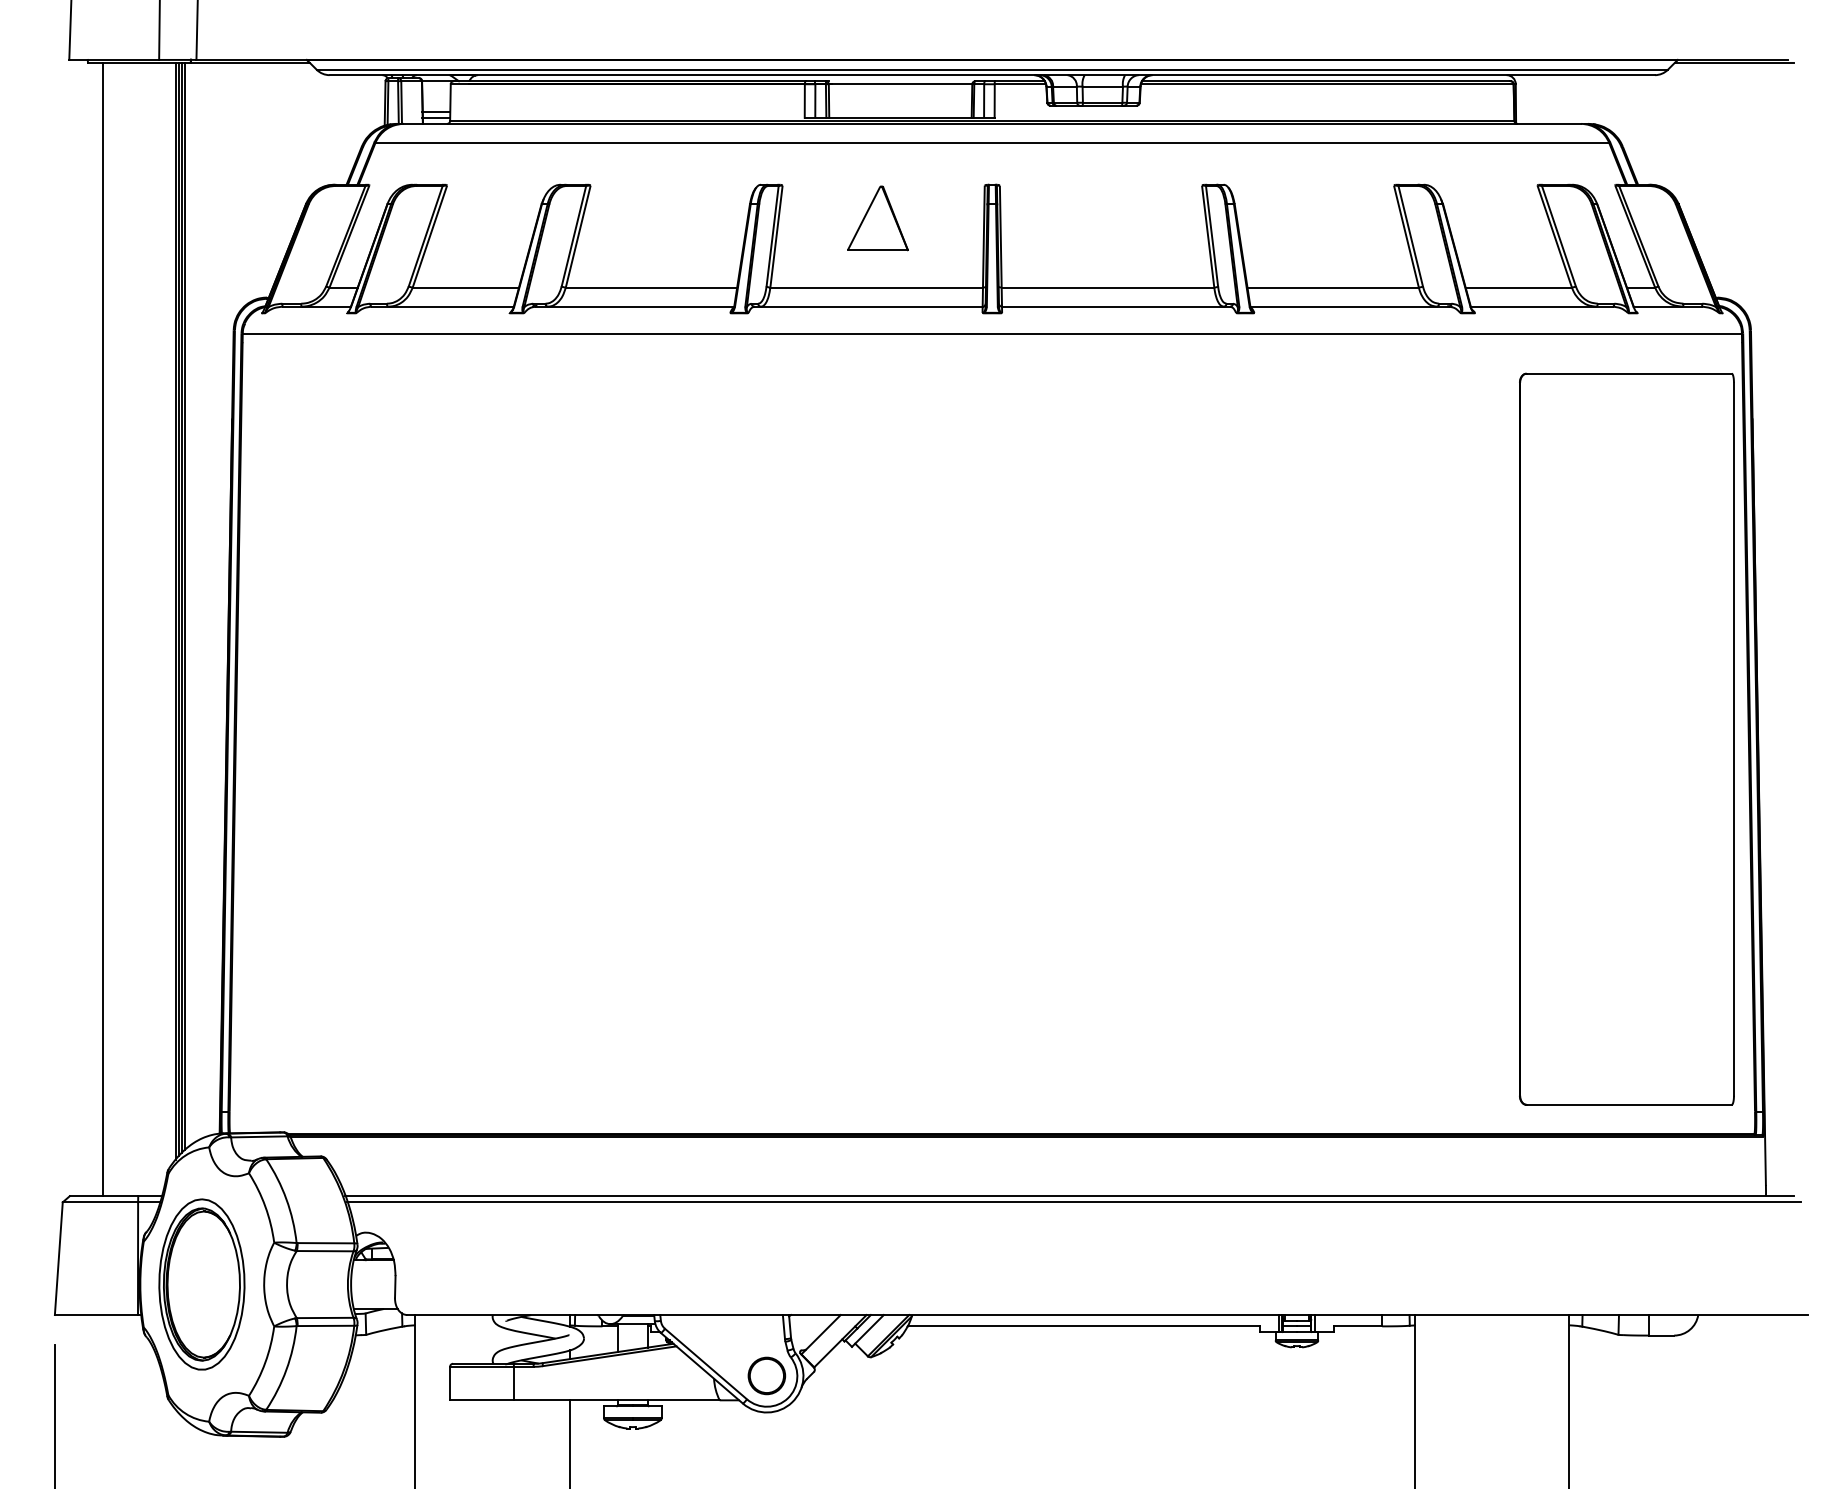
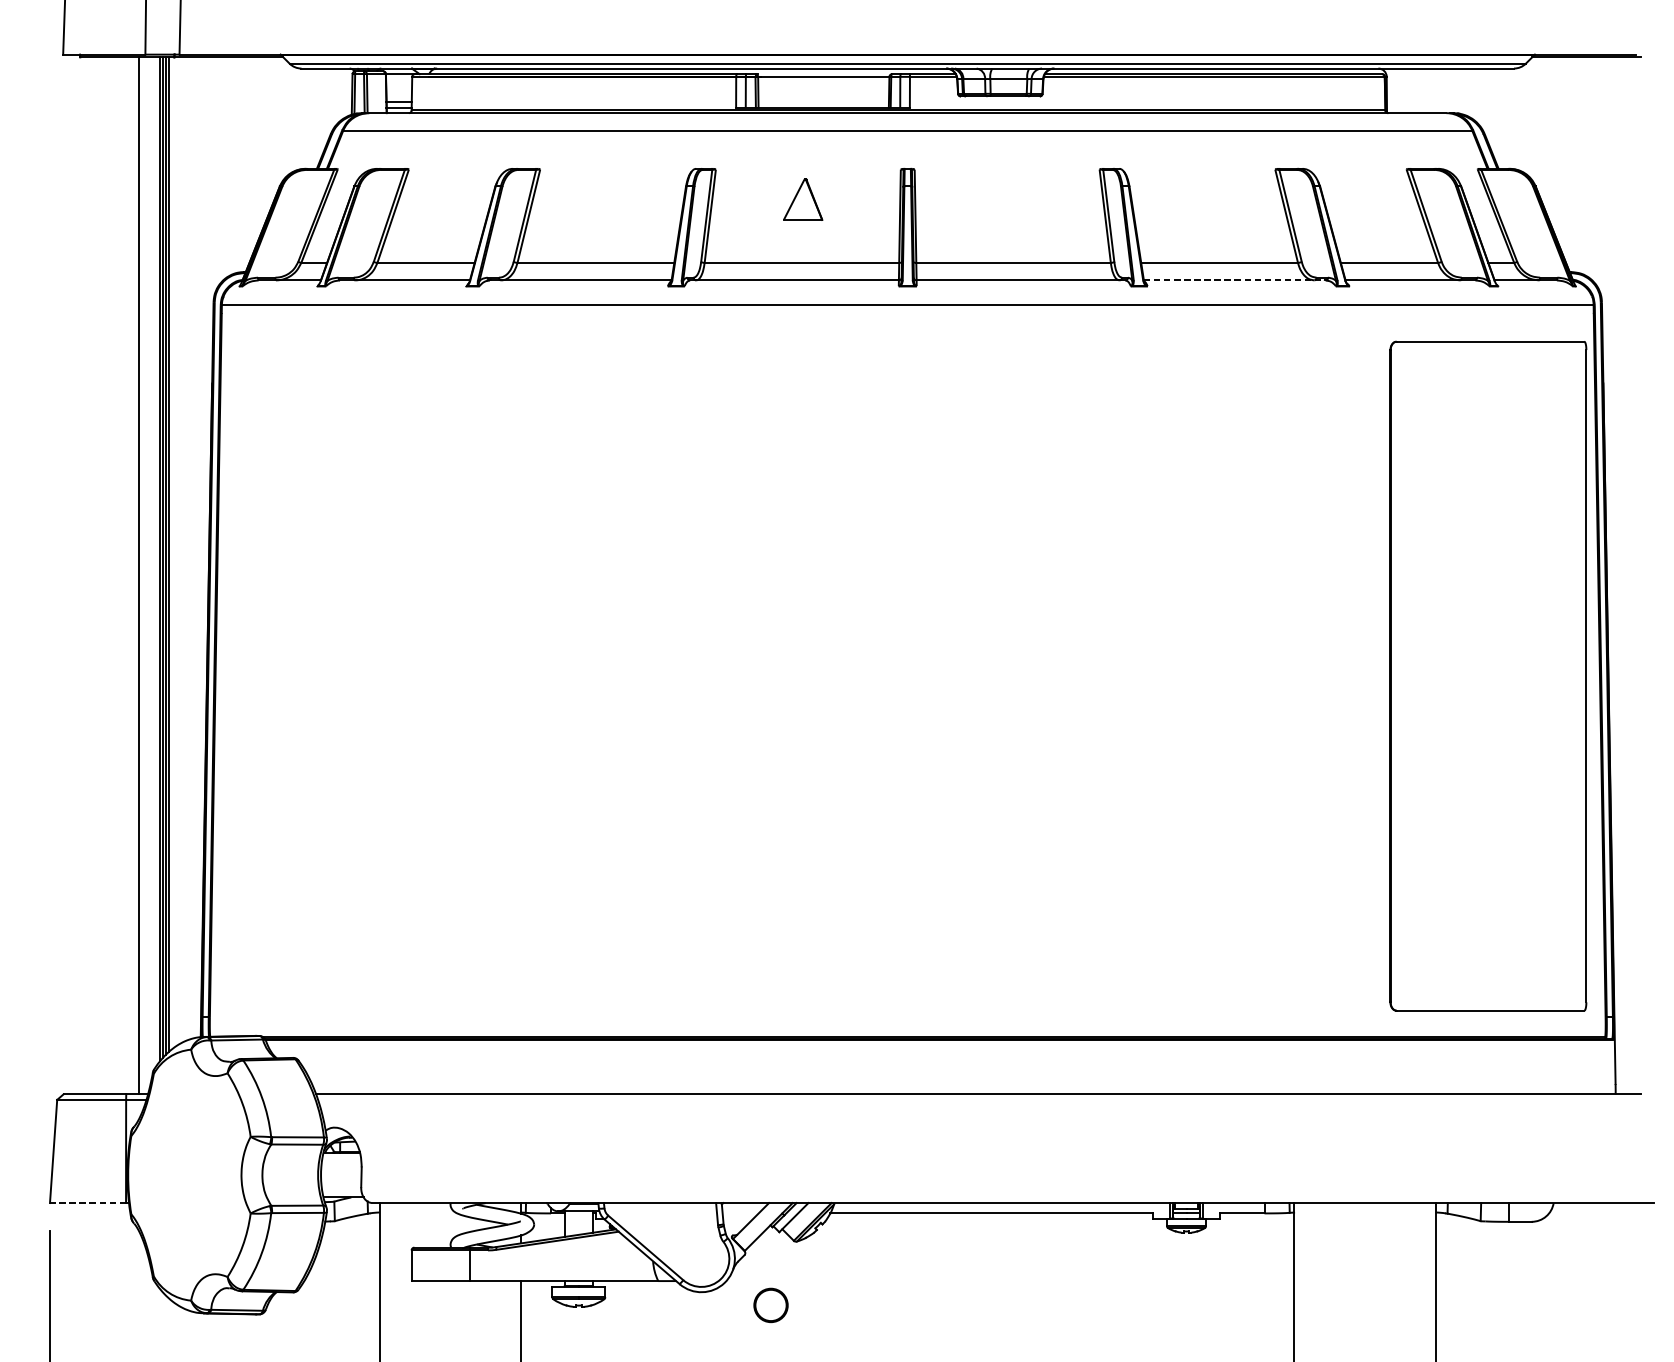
part: (877, 218) -> (802, 199), size x0.7
line: (1350, 306) -> (1235, 280), solid -> dashed
line: (102, 629) -> (138, 575), moved
line: (1073, 1202) -> (982, 1100), removed
part: (201, 1284) -> (184, 1175), removed
line: (96, 1315) -> (88, 1203), solid -> dashed
part: (766, 1375) -> (770, 1305), moved

